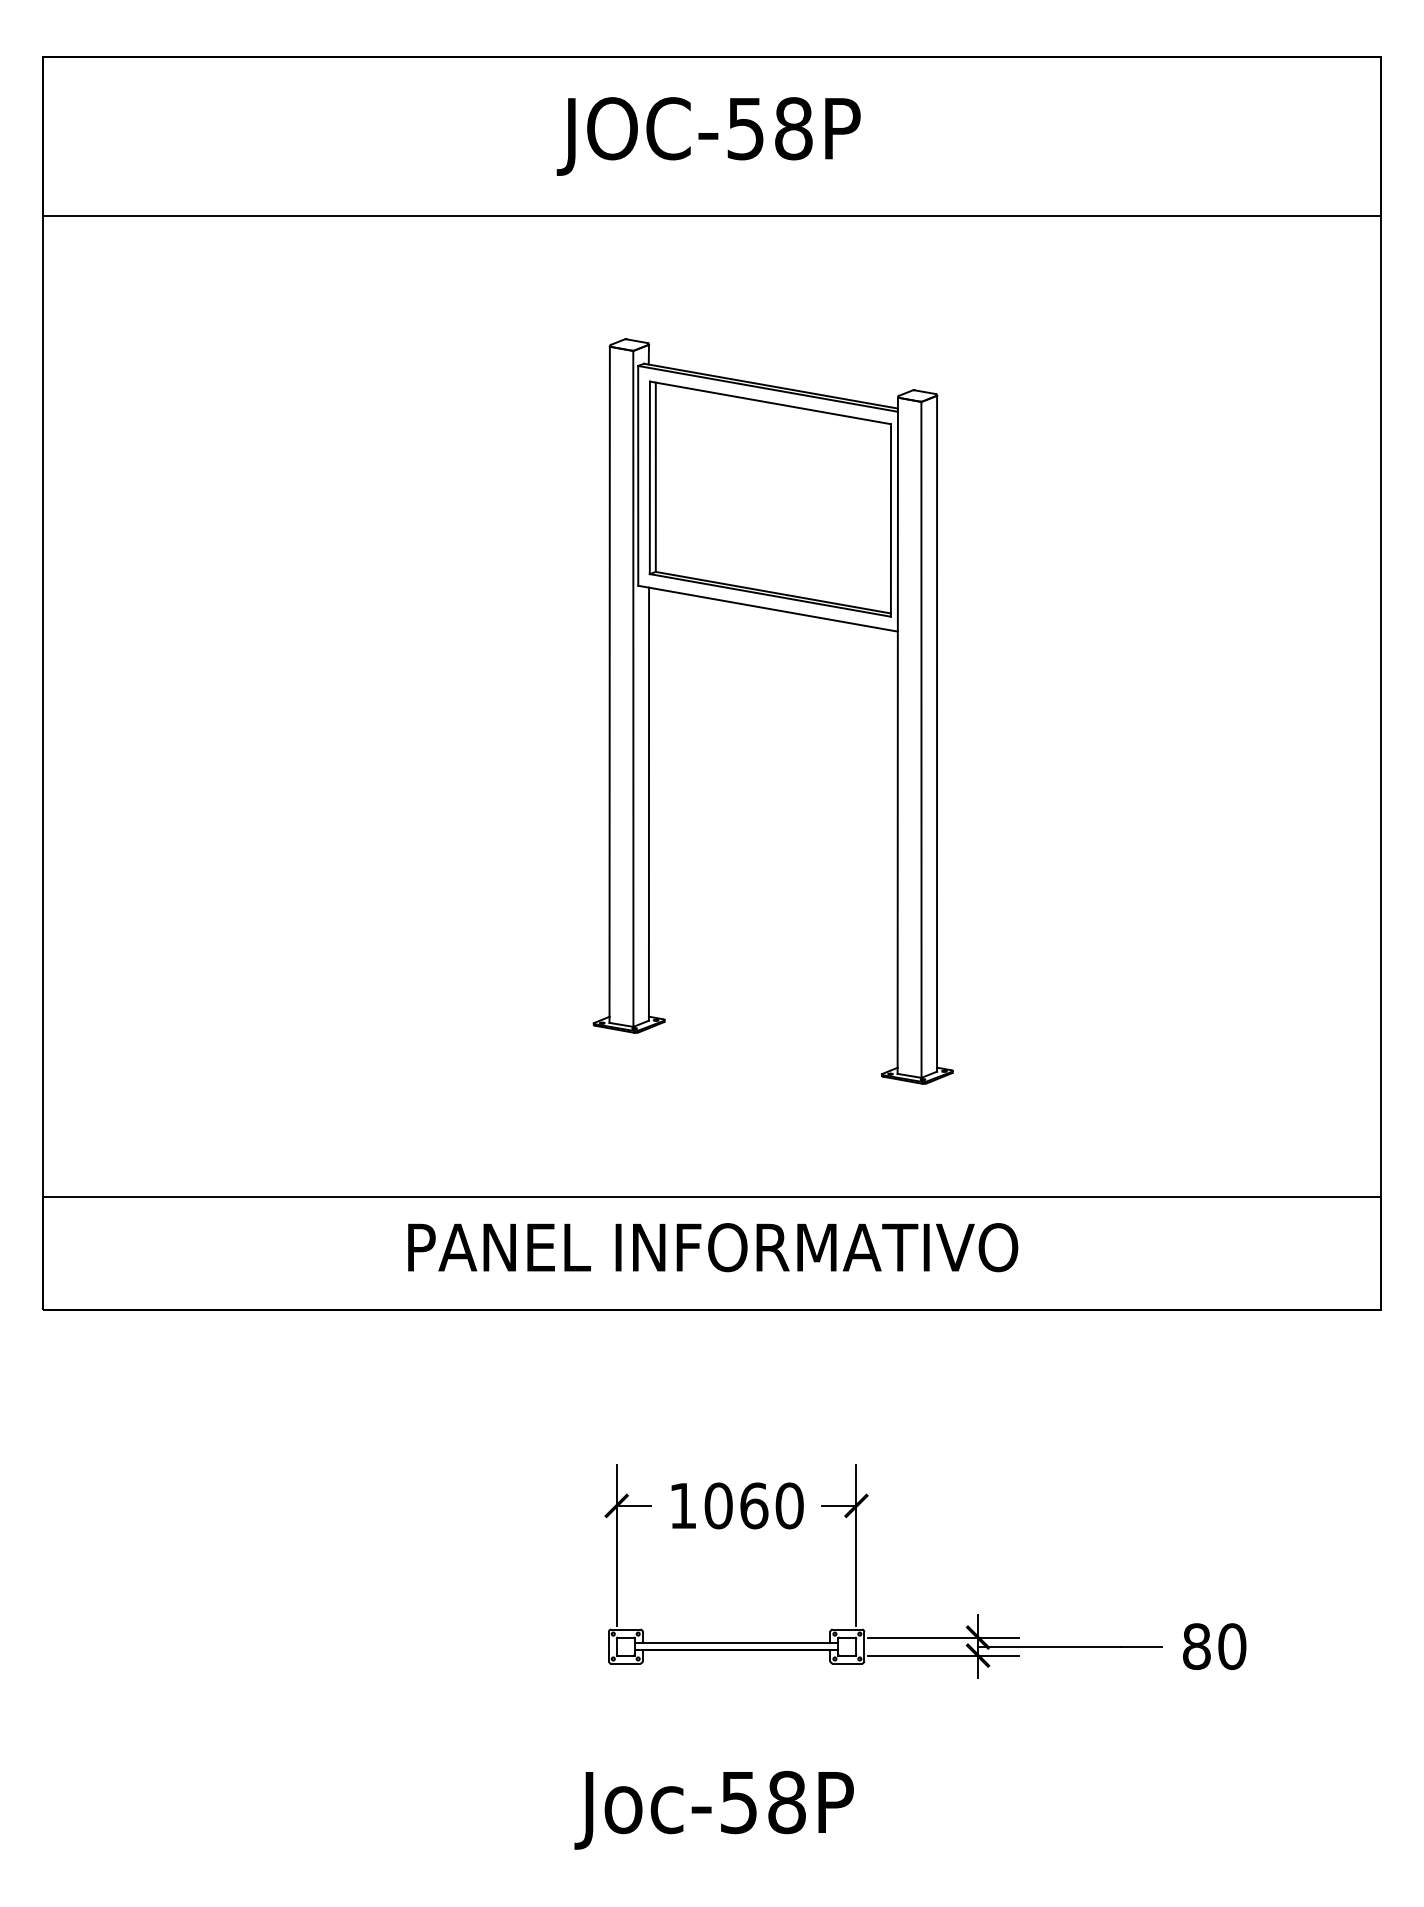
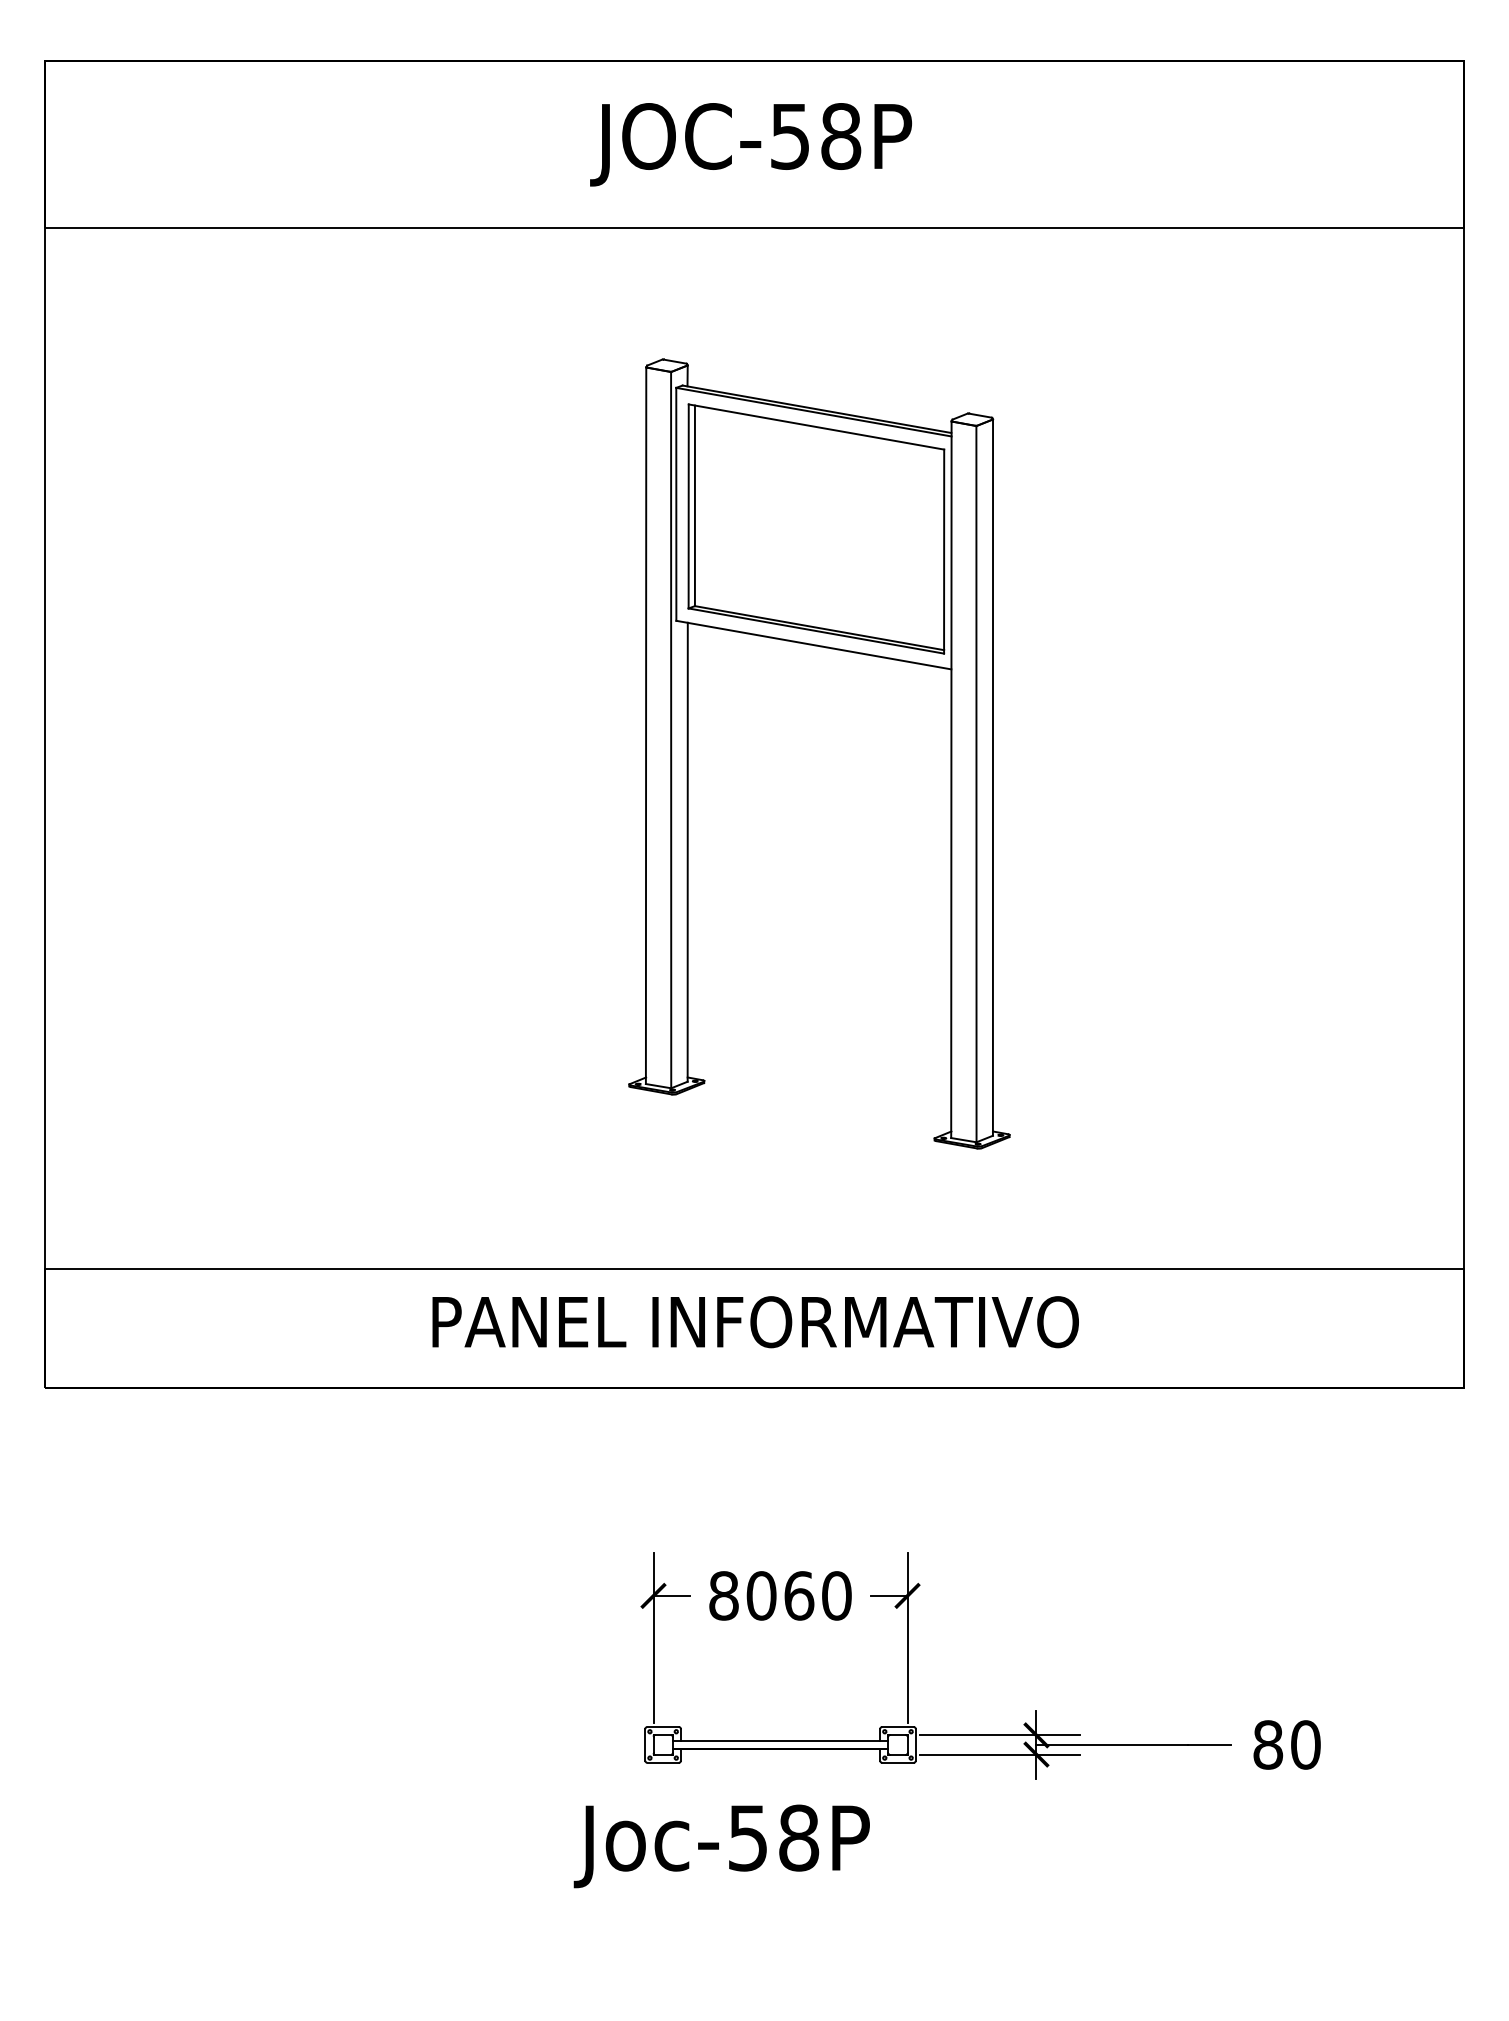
text: (683, 1505) -> (724, 1595), 1060 -> 8060
text: (713, 1809) -> (721, 1845), moved

